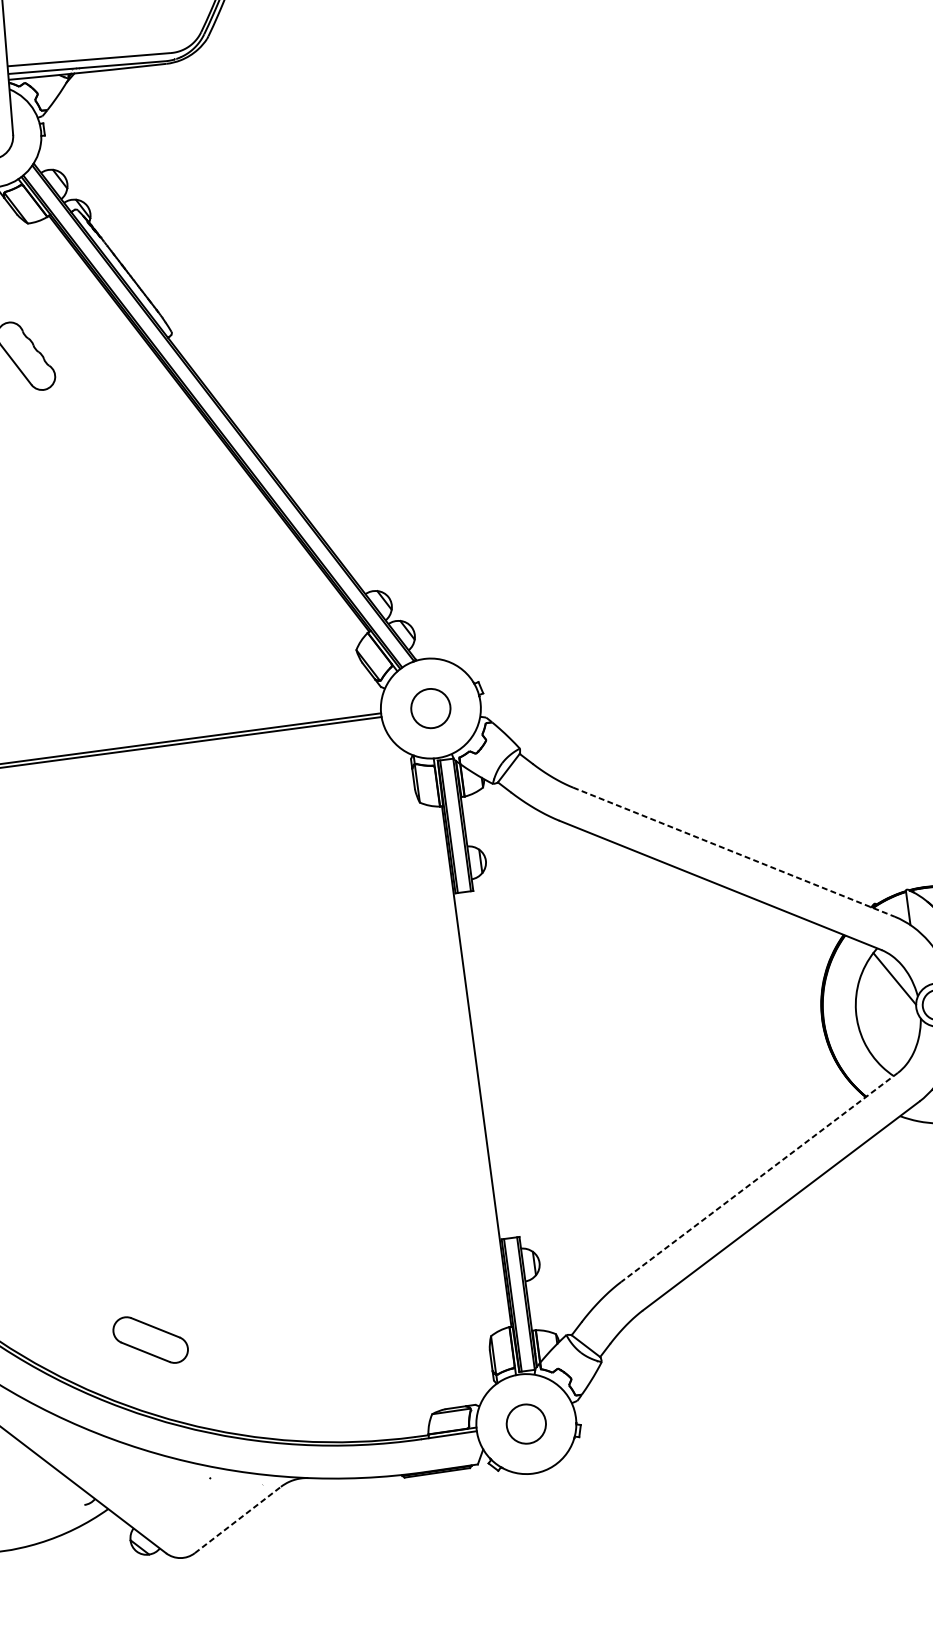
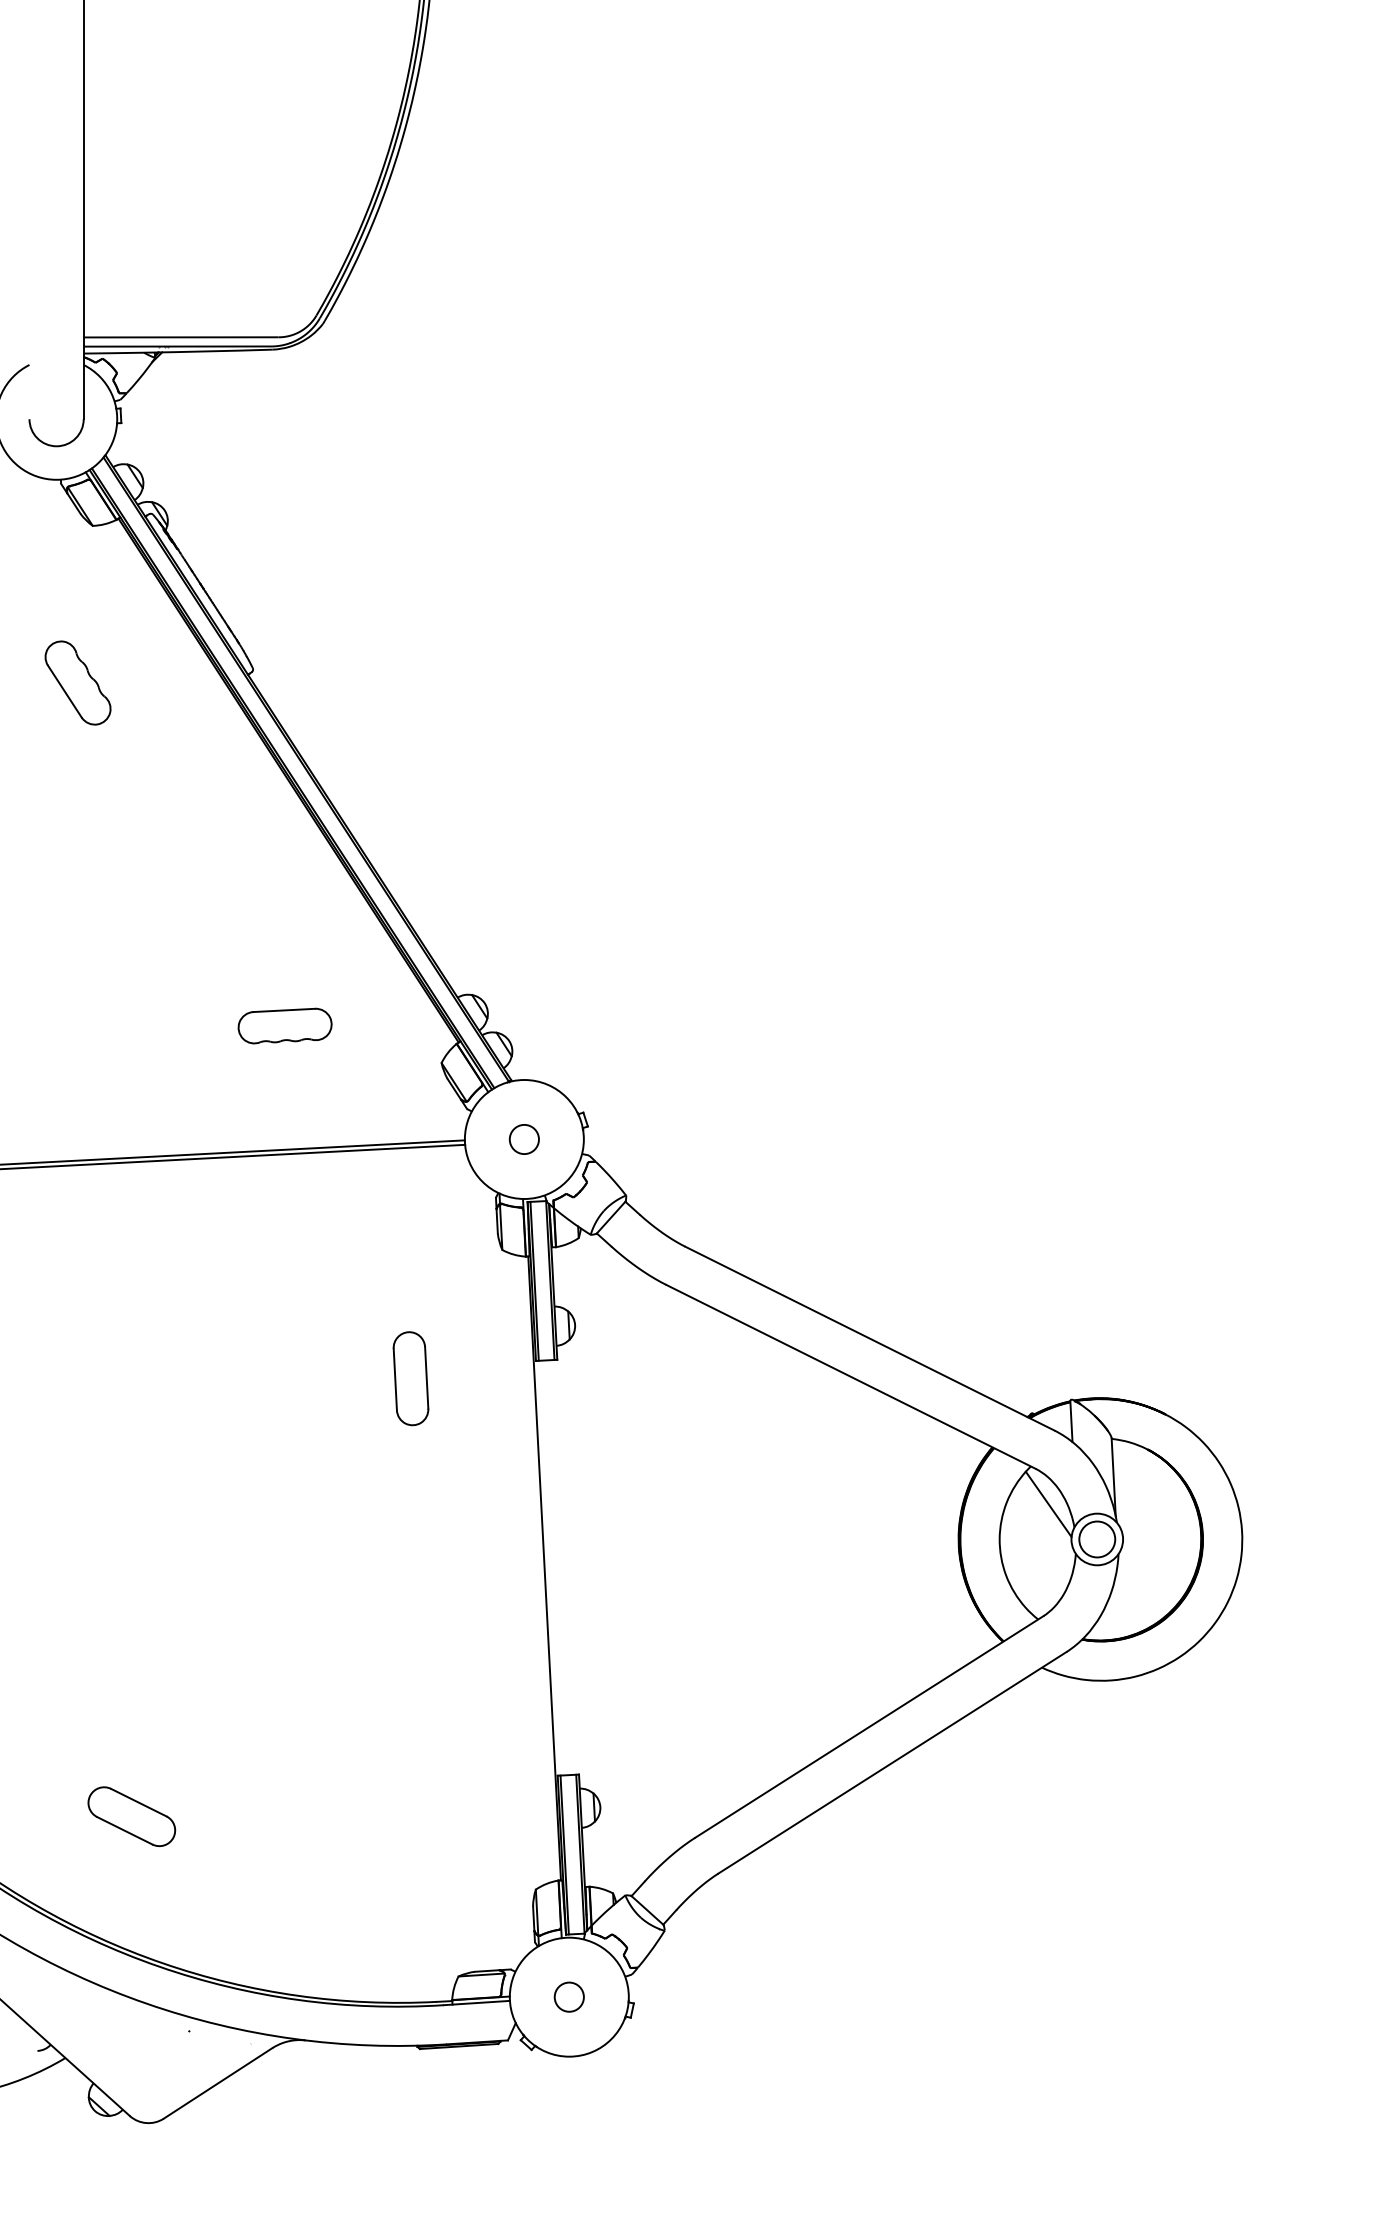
part: (222, 629) -> (284, 1025), added
circle: (430, 708) -> (523, 1139), size x0.62
line: (734, 851) -> (870, 1338), dashed -> solid
part: (351, 916) -> (410, 1378), added
line: (759, 1177) -> (869, 1727), dashed -> solid
part: (150, 1339) -> (131, 1816), moved
circle: (525, 1423) -> (568, 1996), size x0.62
line: (238, 1520) -> (218, 2083), dashed -> solid

